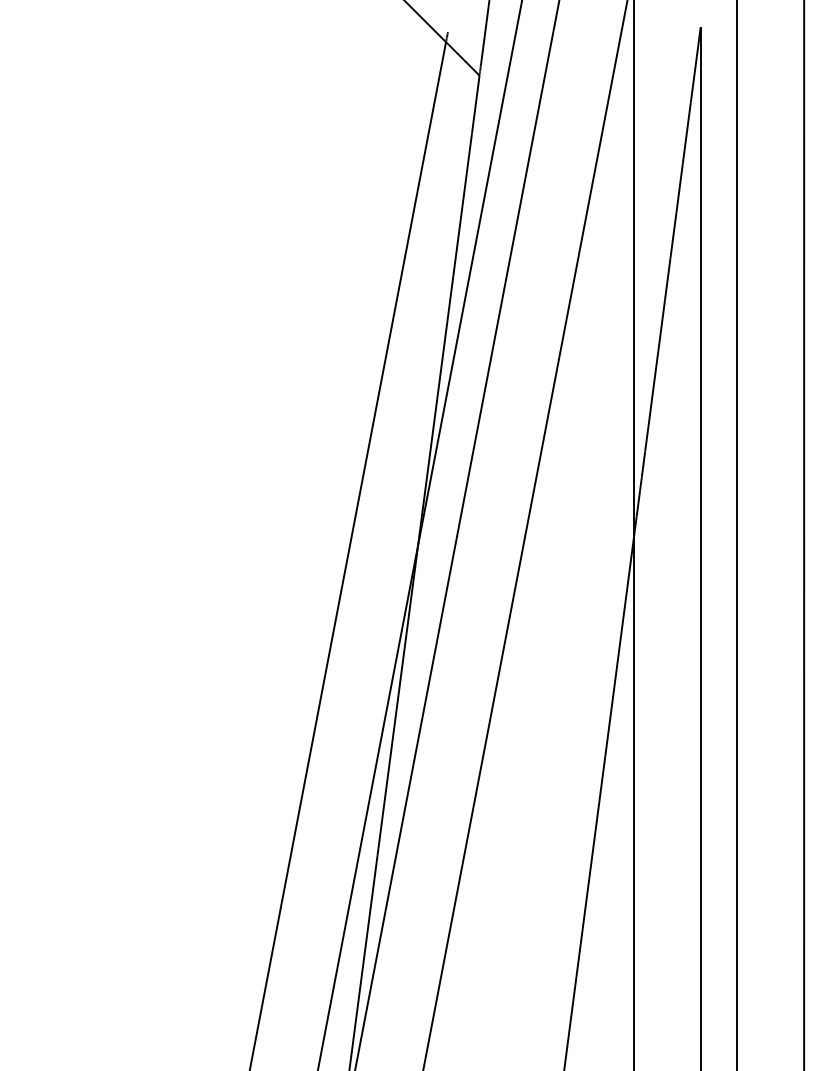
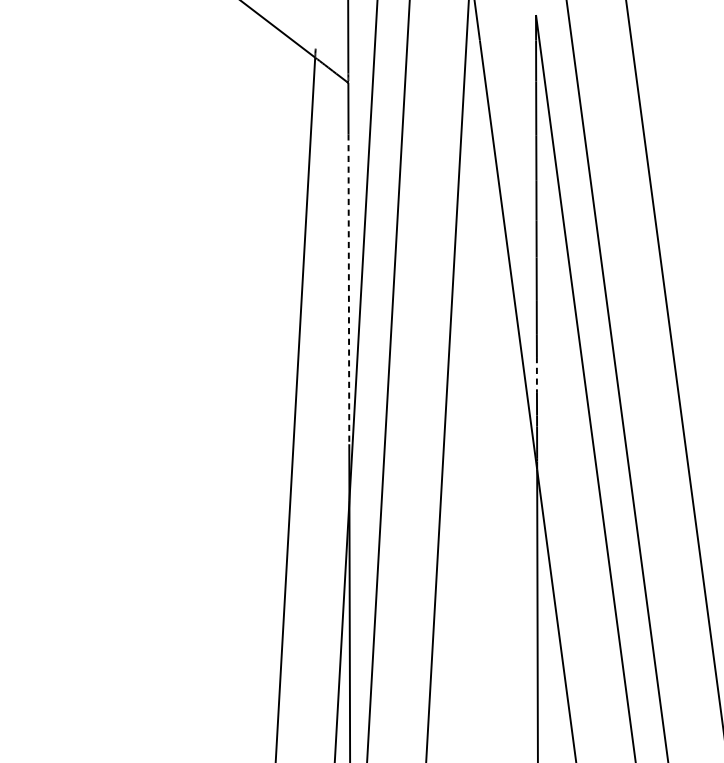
line: (449, 307) -> (349, 289), solid -> dashed
line: (647, 431) -> (536, 374), solid -> dashed

